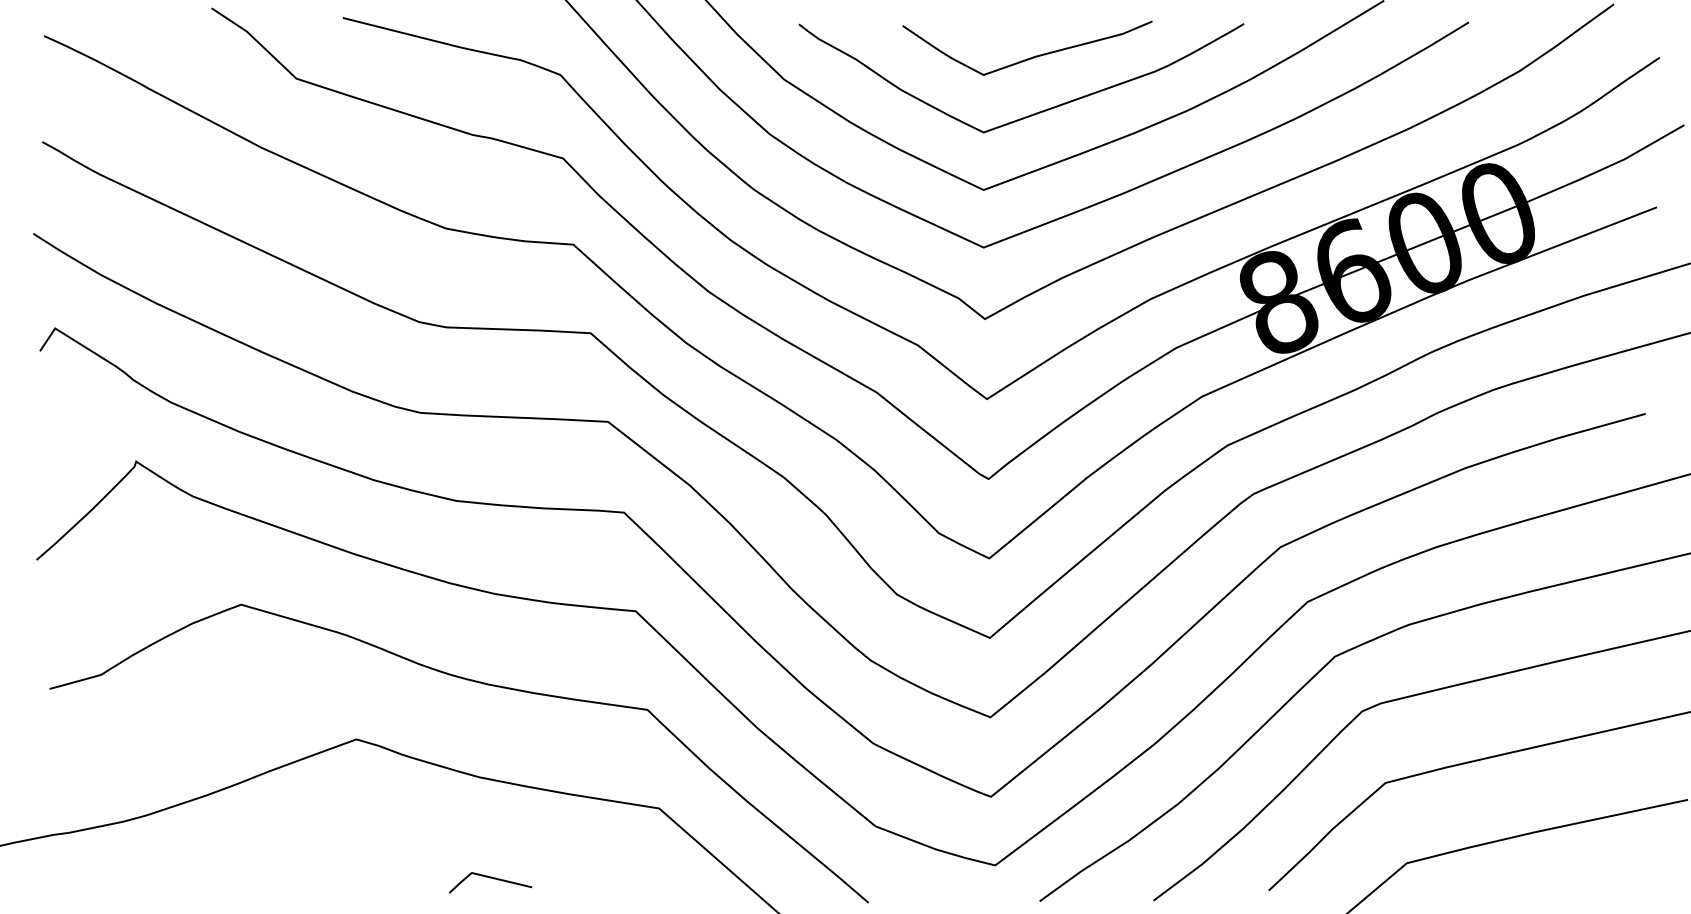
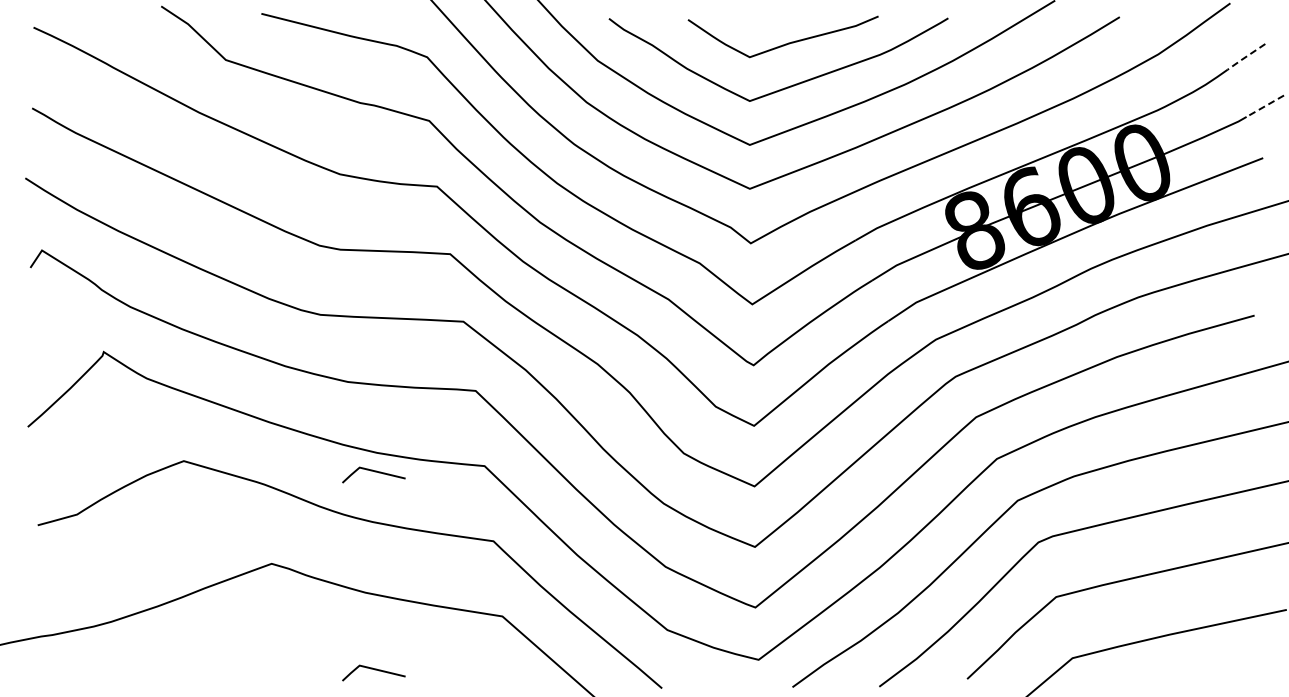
line: (1635, 73) -> (1246, 56), solid -> dashed
line: (1660, 139) -> (1265, 106), solid -> dashed
line: (491, 619) -> (374, 472), added

